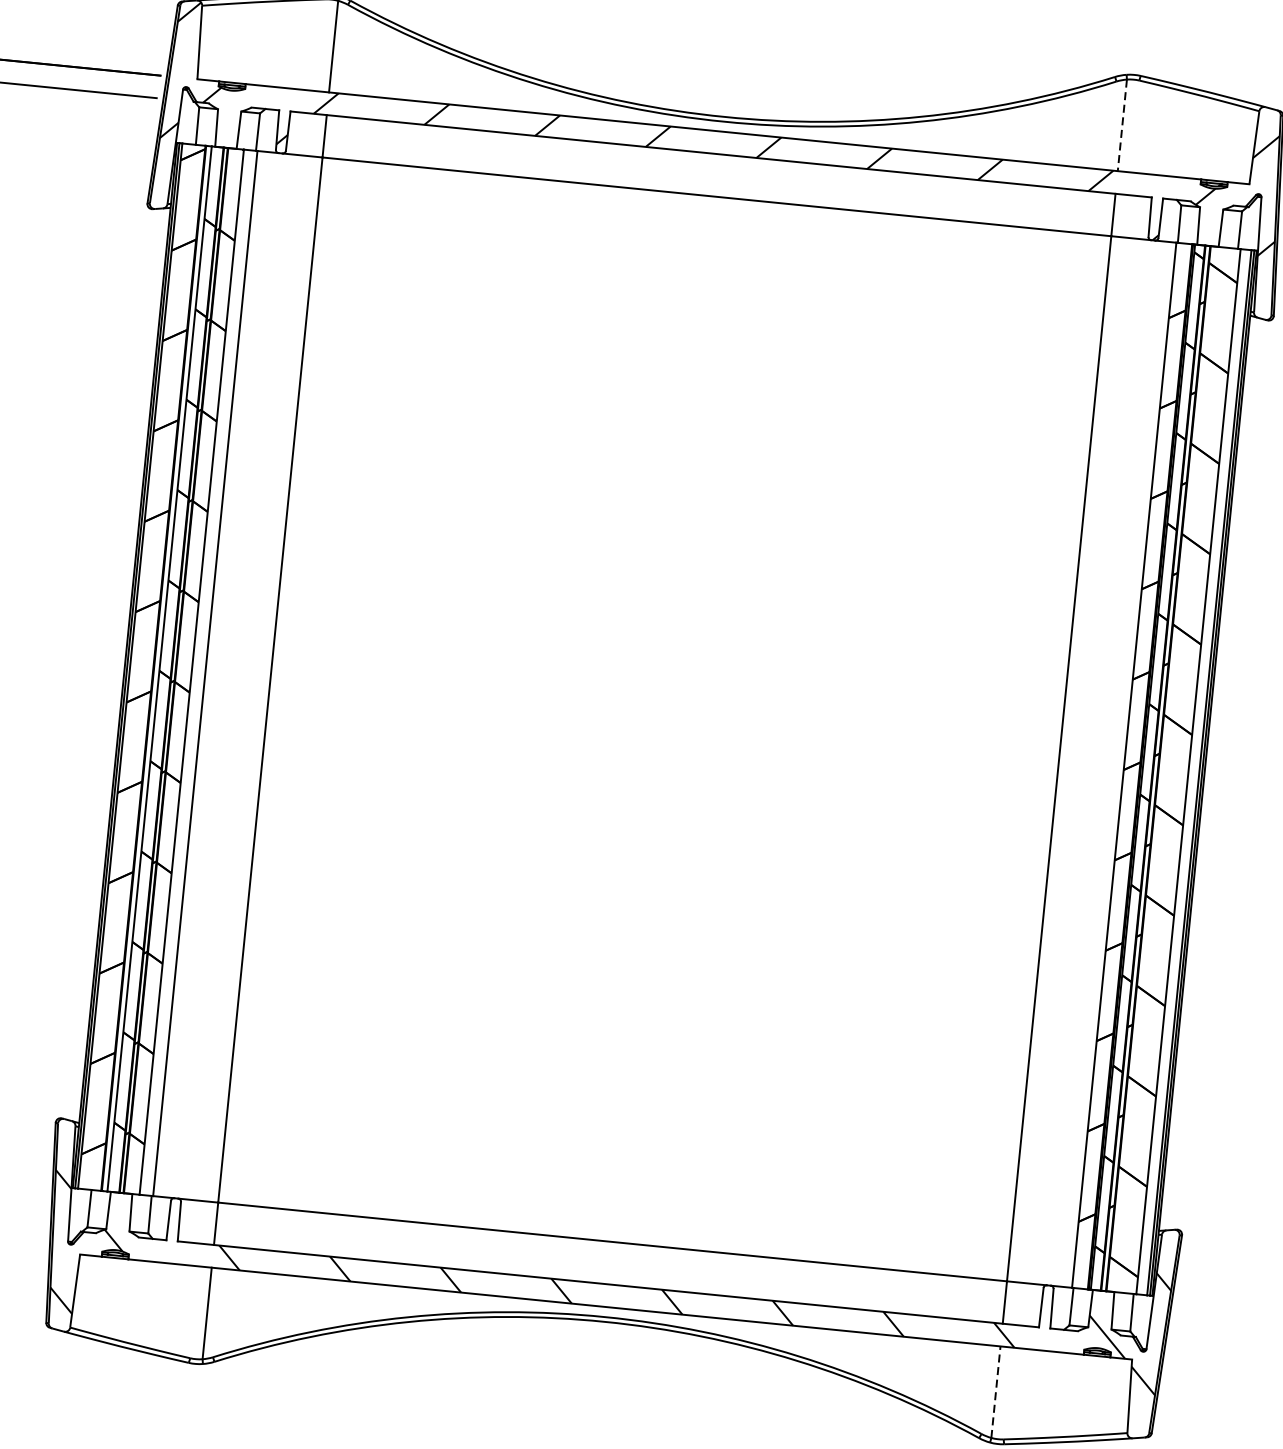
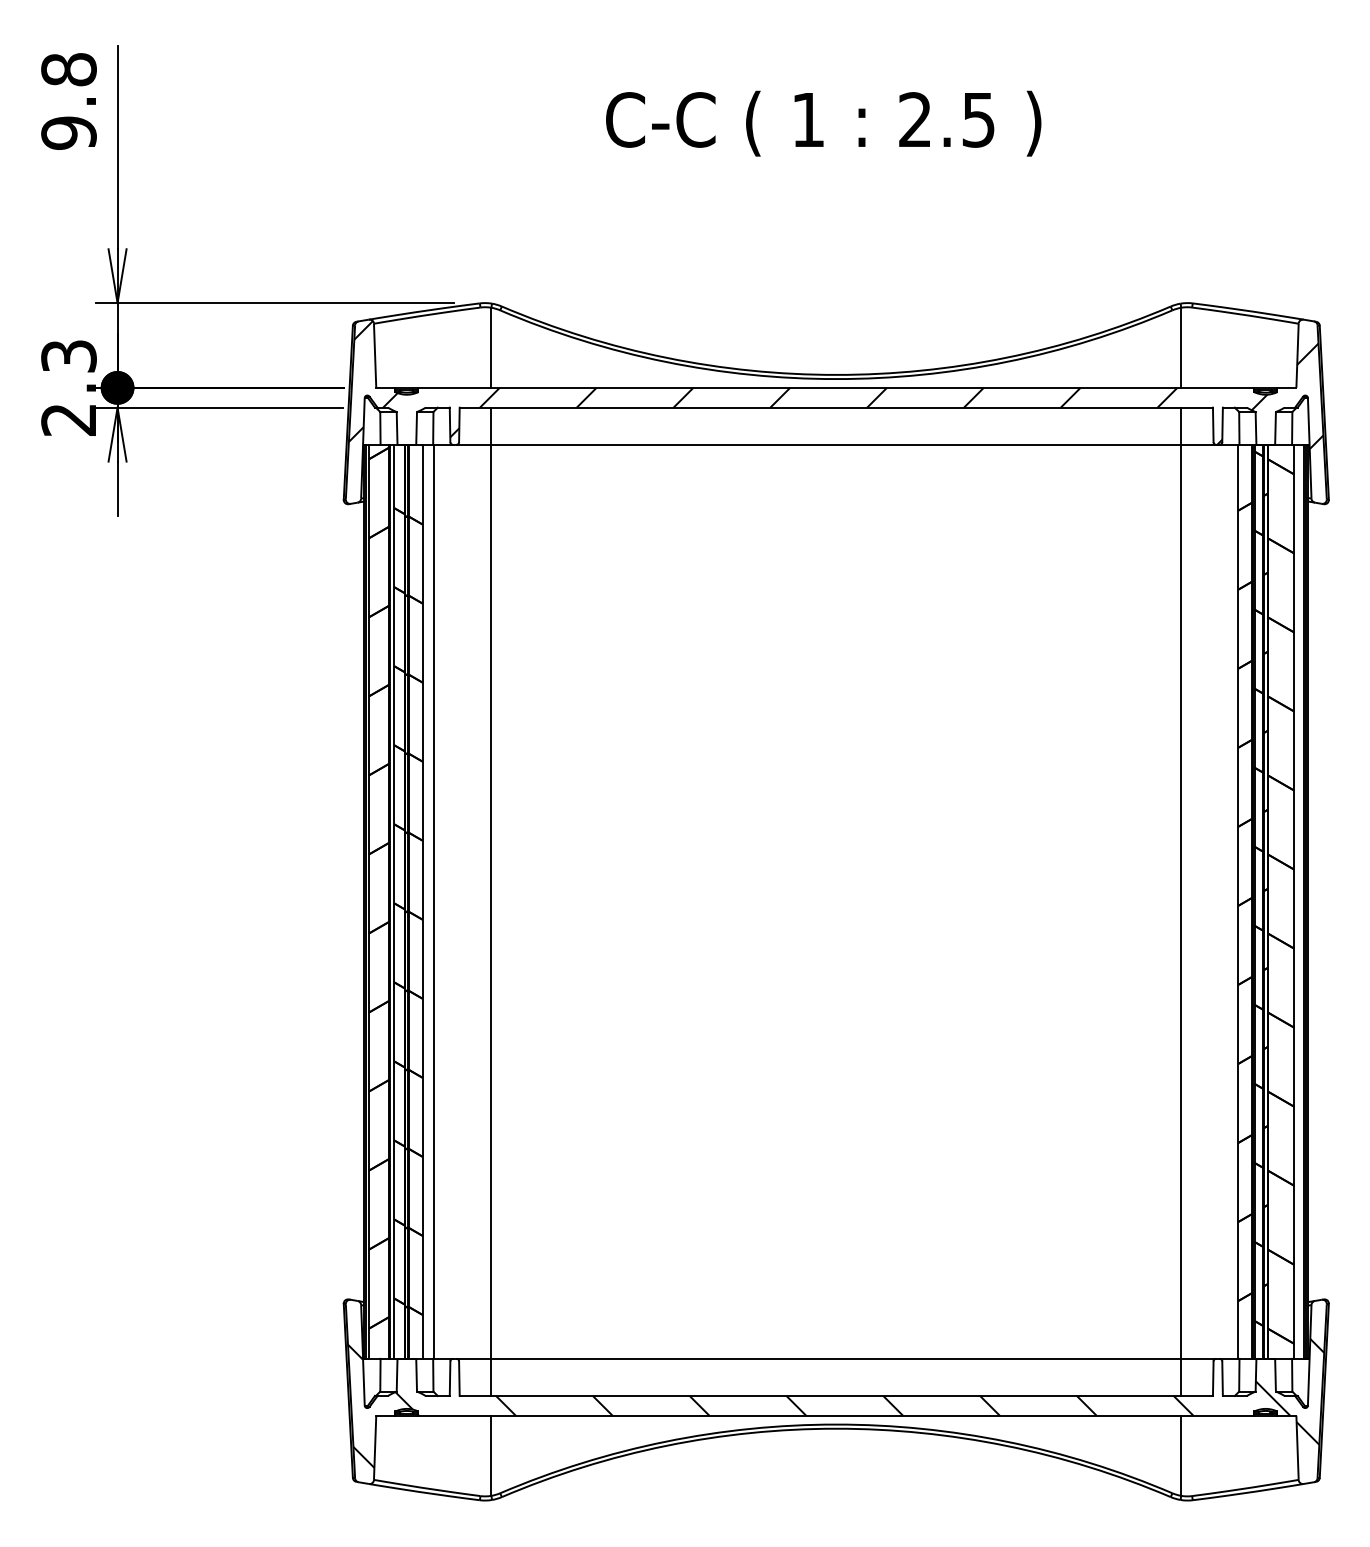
line: (1122, 126) -> (1181, 348), dashed -> solid
line: (996, 1391) -> (1181, 1455), dashed -> solid

